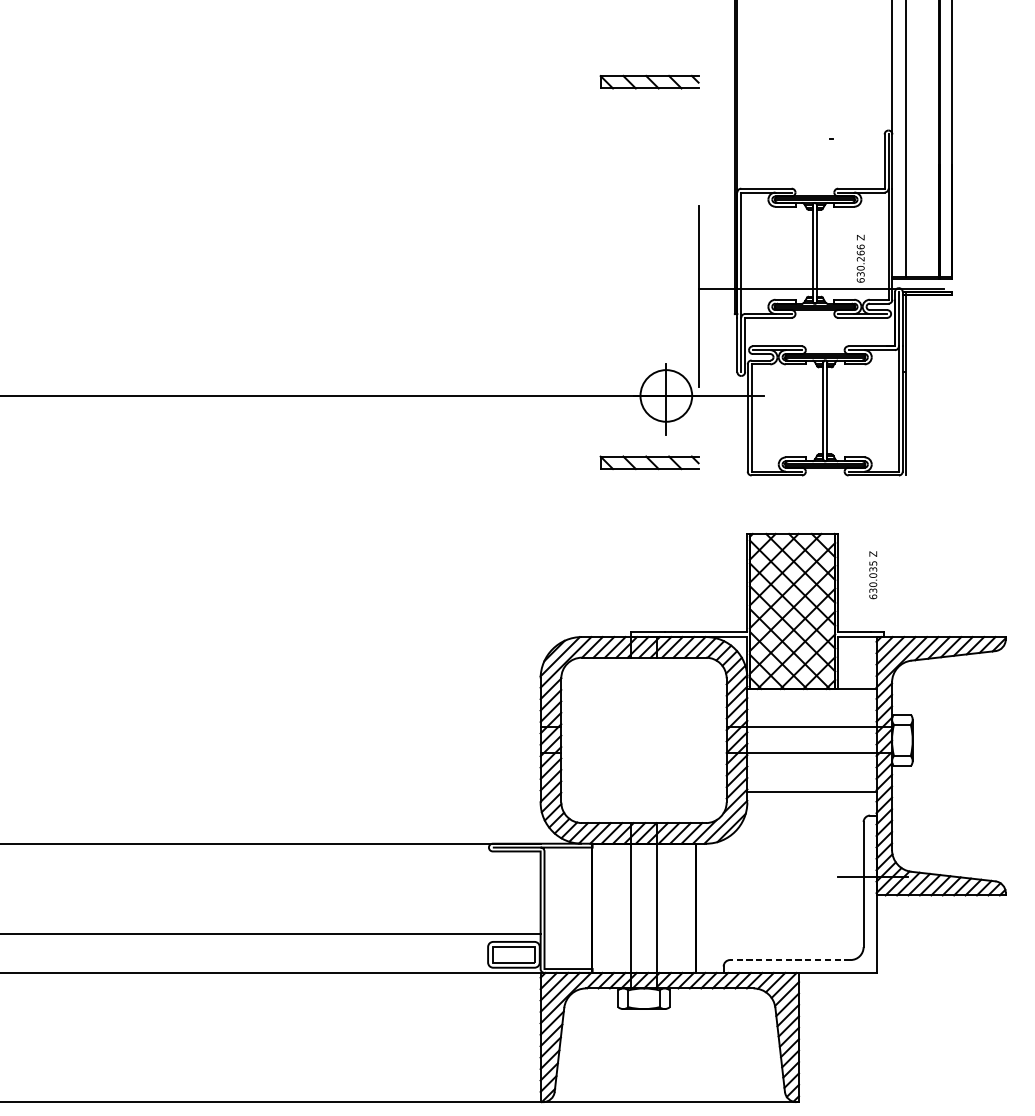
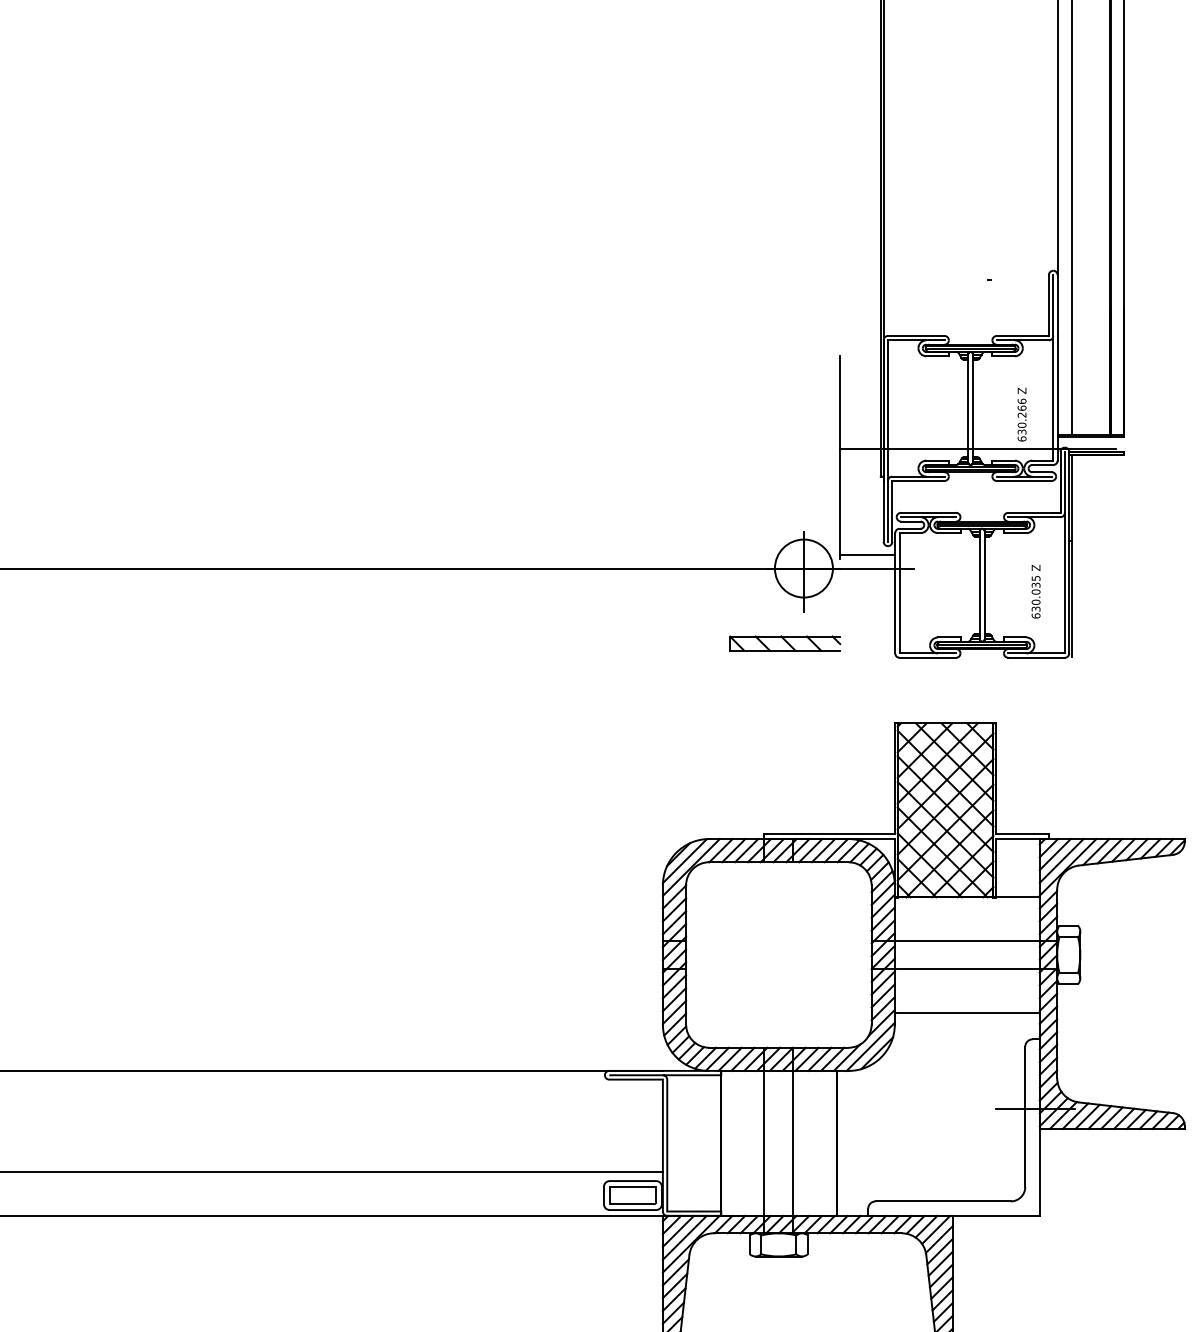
part: (649, 82) -> (785, 216), removed
line: (722, 383) -> (867, 554), added
text: (872, 575) -> (1035, 591), moved
line: (790, 960) -> (943, 1201), dashed -> solid

